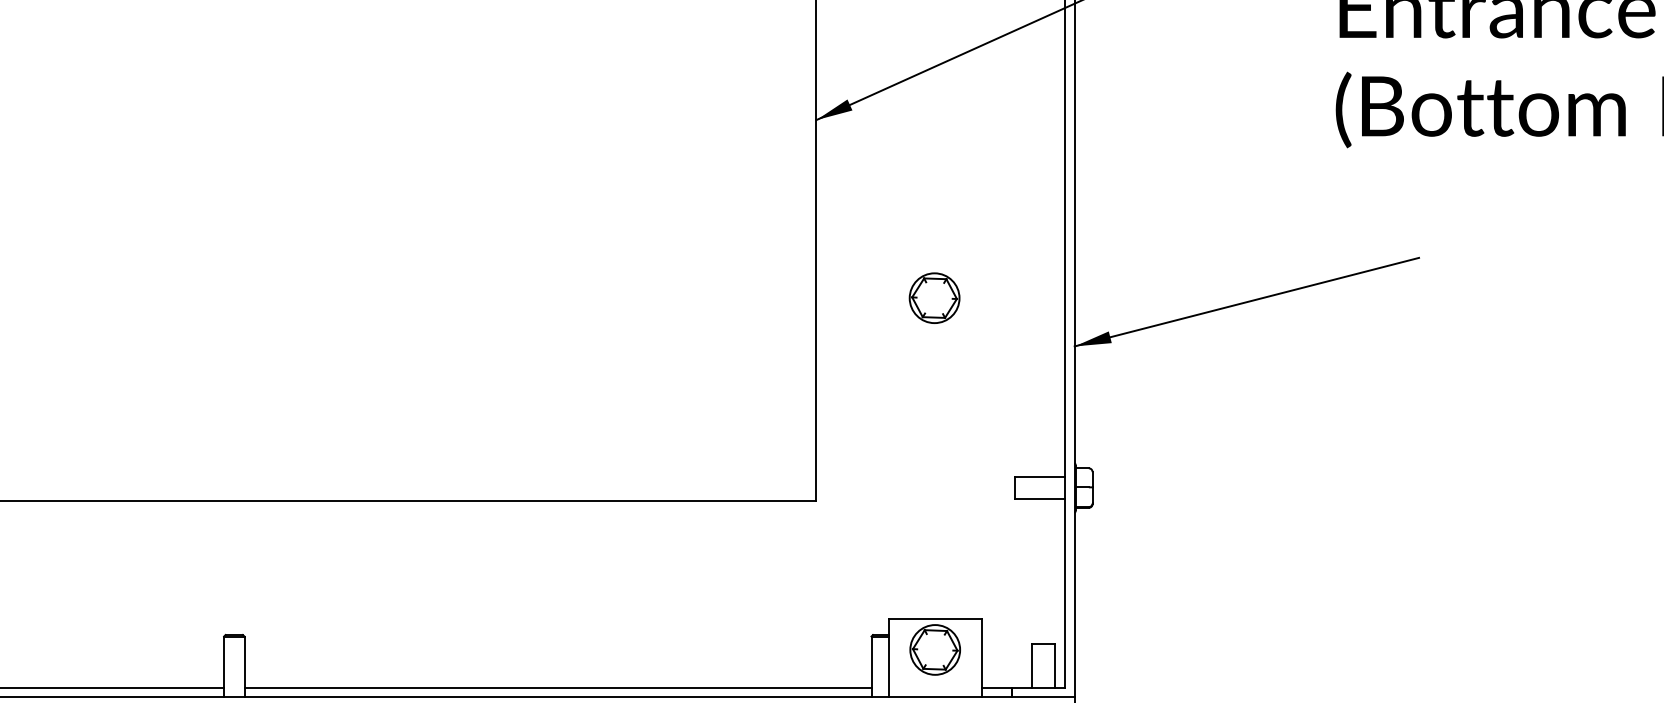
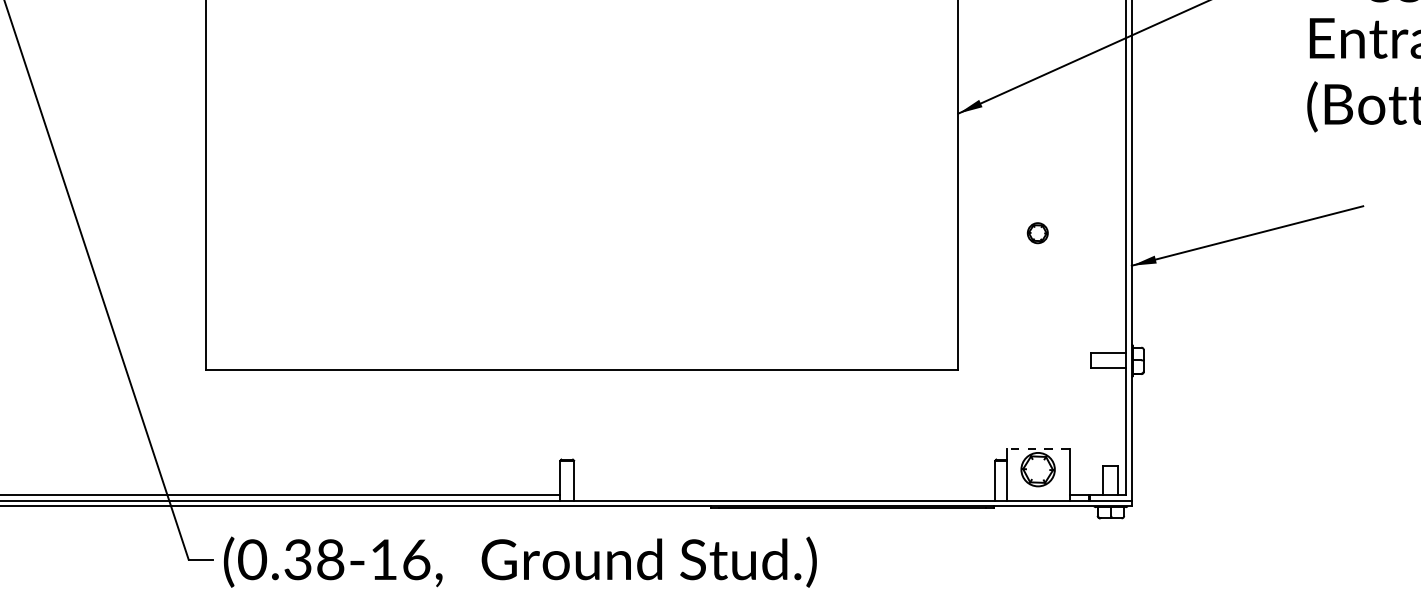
part: (934, 296) -> (1037, 232), size x0.6
line: (934, 618) -> (1037, 448), solid -> dashed
line: (557, 688) -> (784, 495), removed

